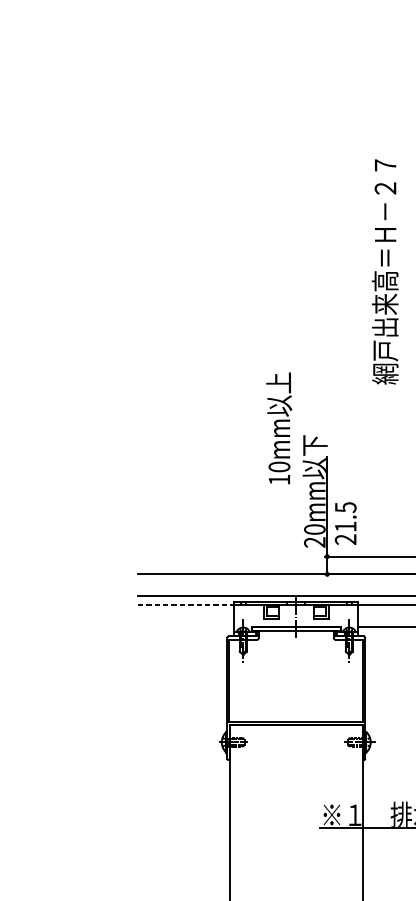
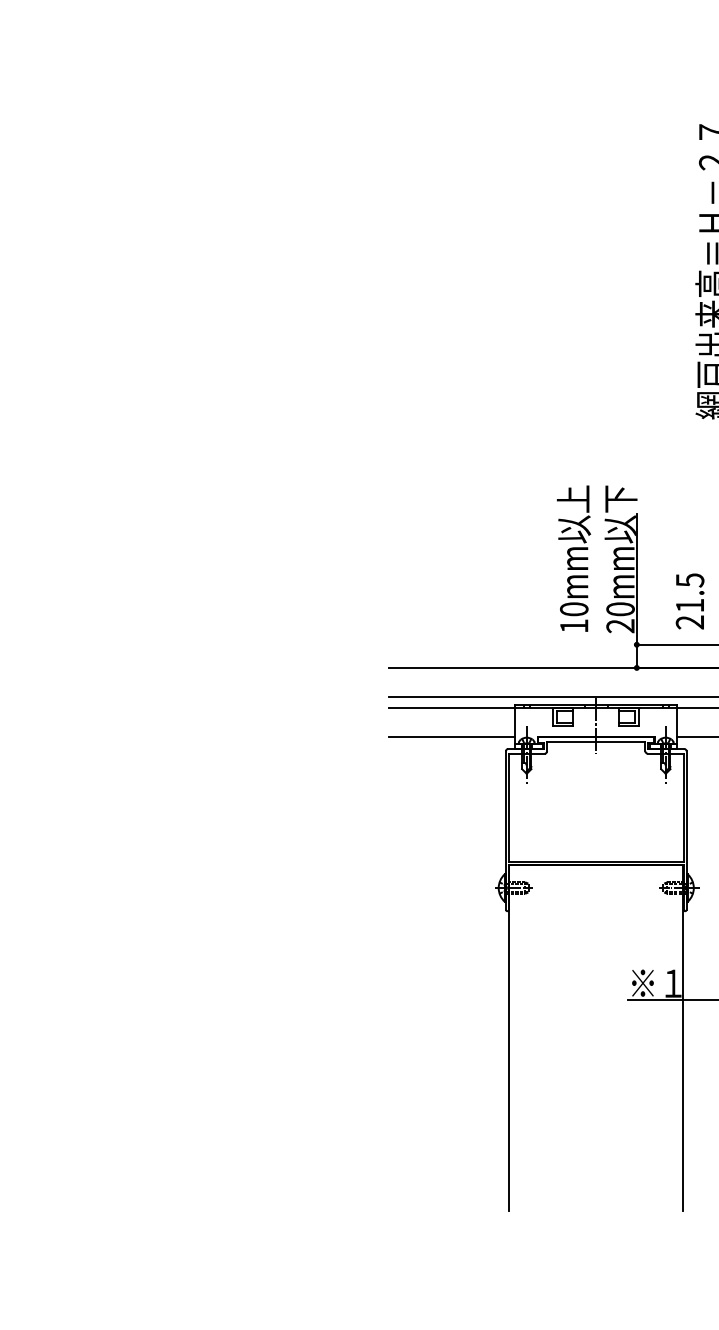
text: (279, 428) -> (574, 558), moved
text: (345, 523) -> (689, 601), moved
line: (186, 605) -> (452, 708), dashed -> solid
line: (185, 627) -> (451, 737), added

